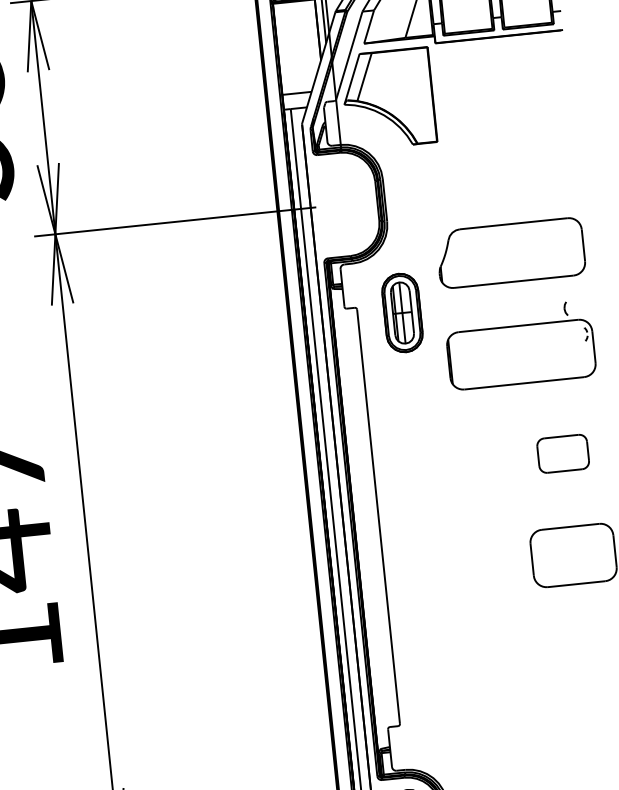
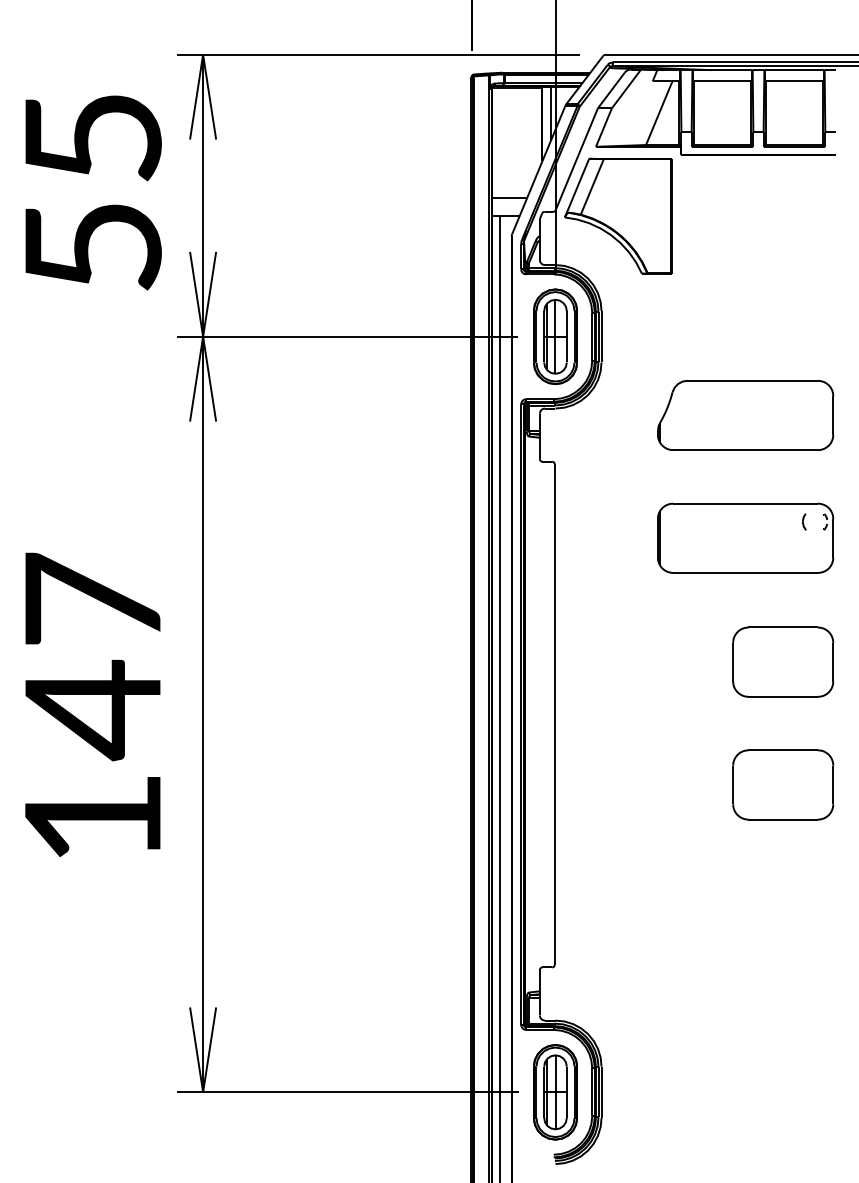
part: (565, 308) -> (804, 521), moved
part: (402, 312) -> (555, 336), moved
part: (563, 453) -> (783, 661), size x1.67

